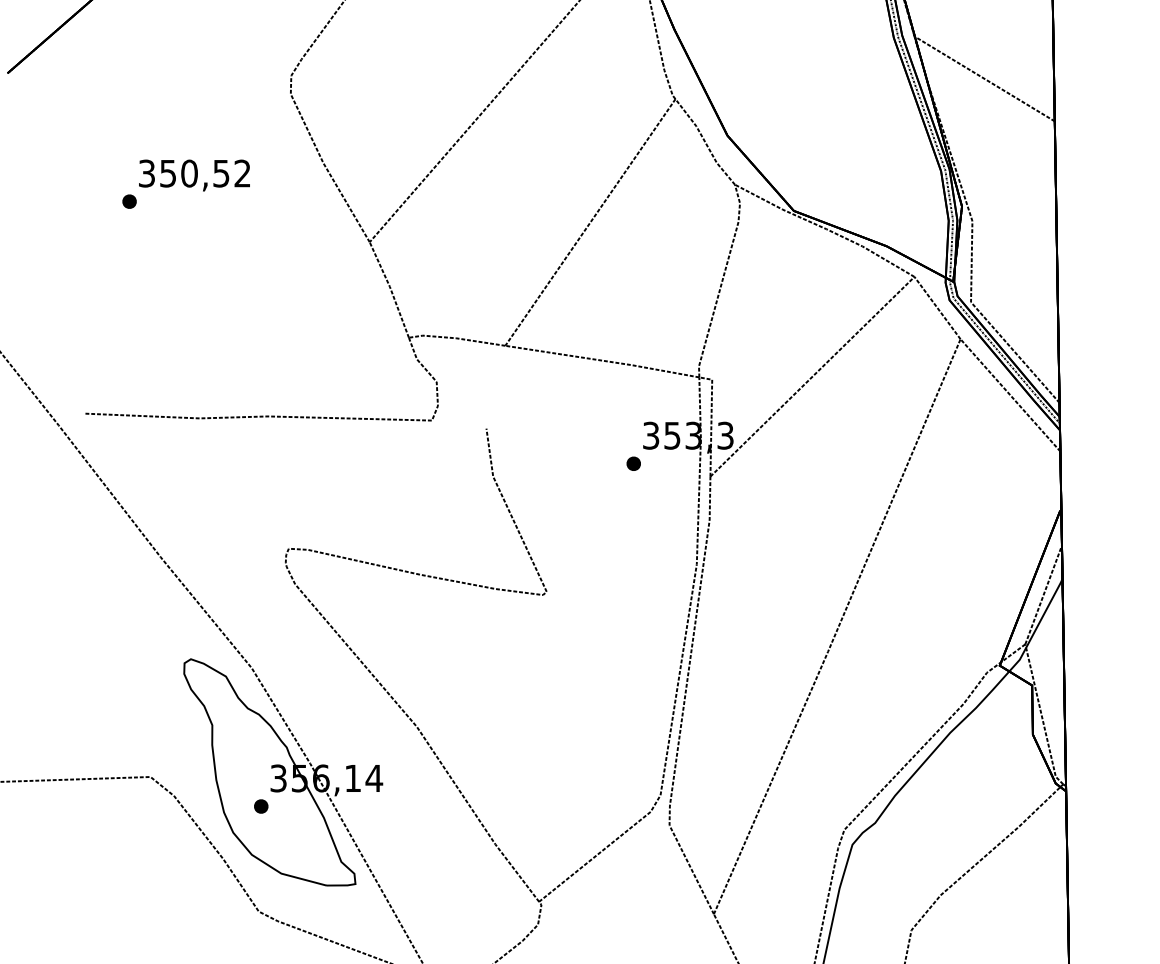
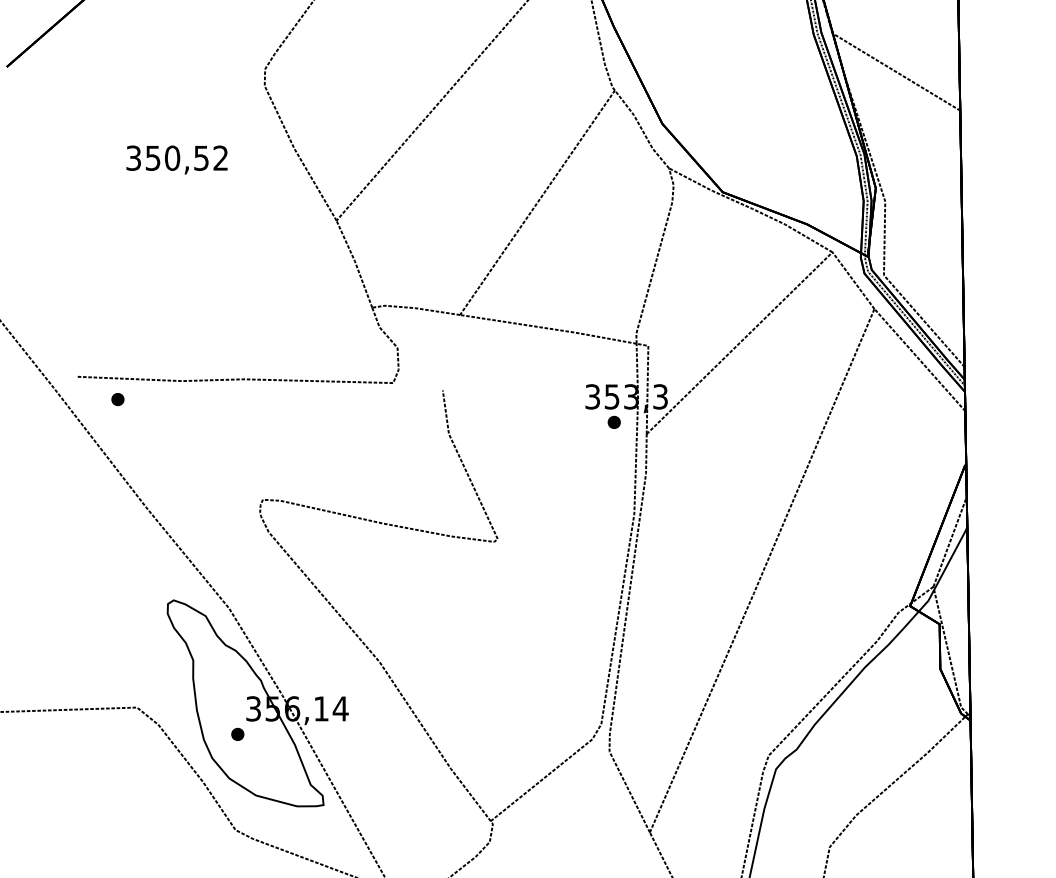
part: (129, 201) -> (117, 399), moved
part: (633, 463) -> (614, 422), moved

